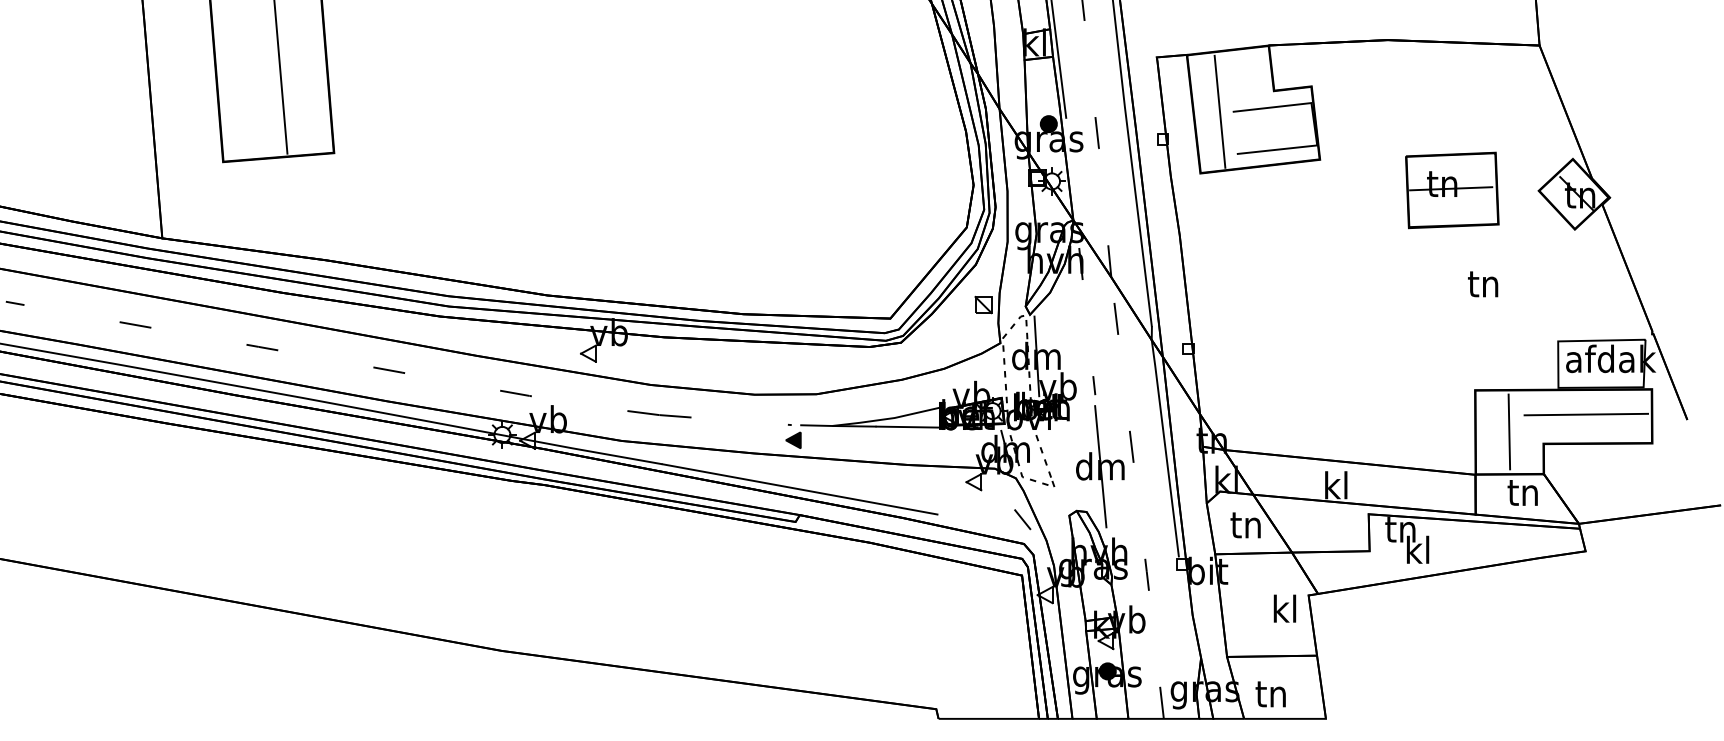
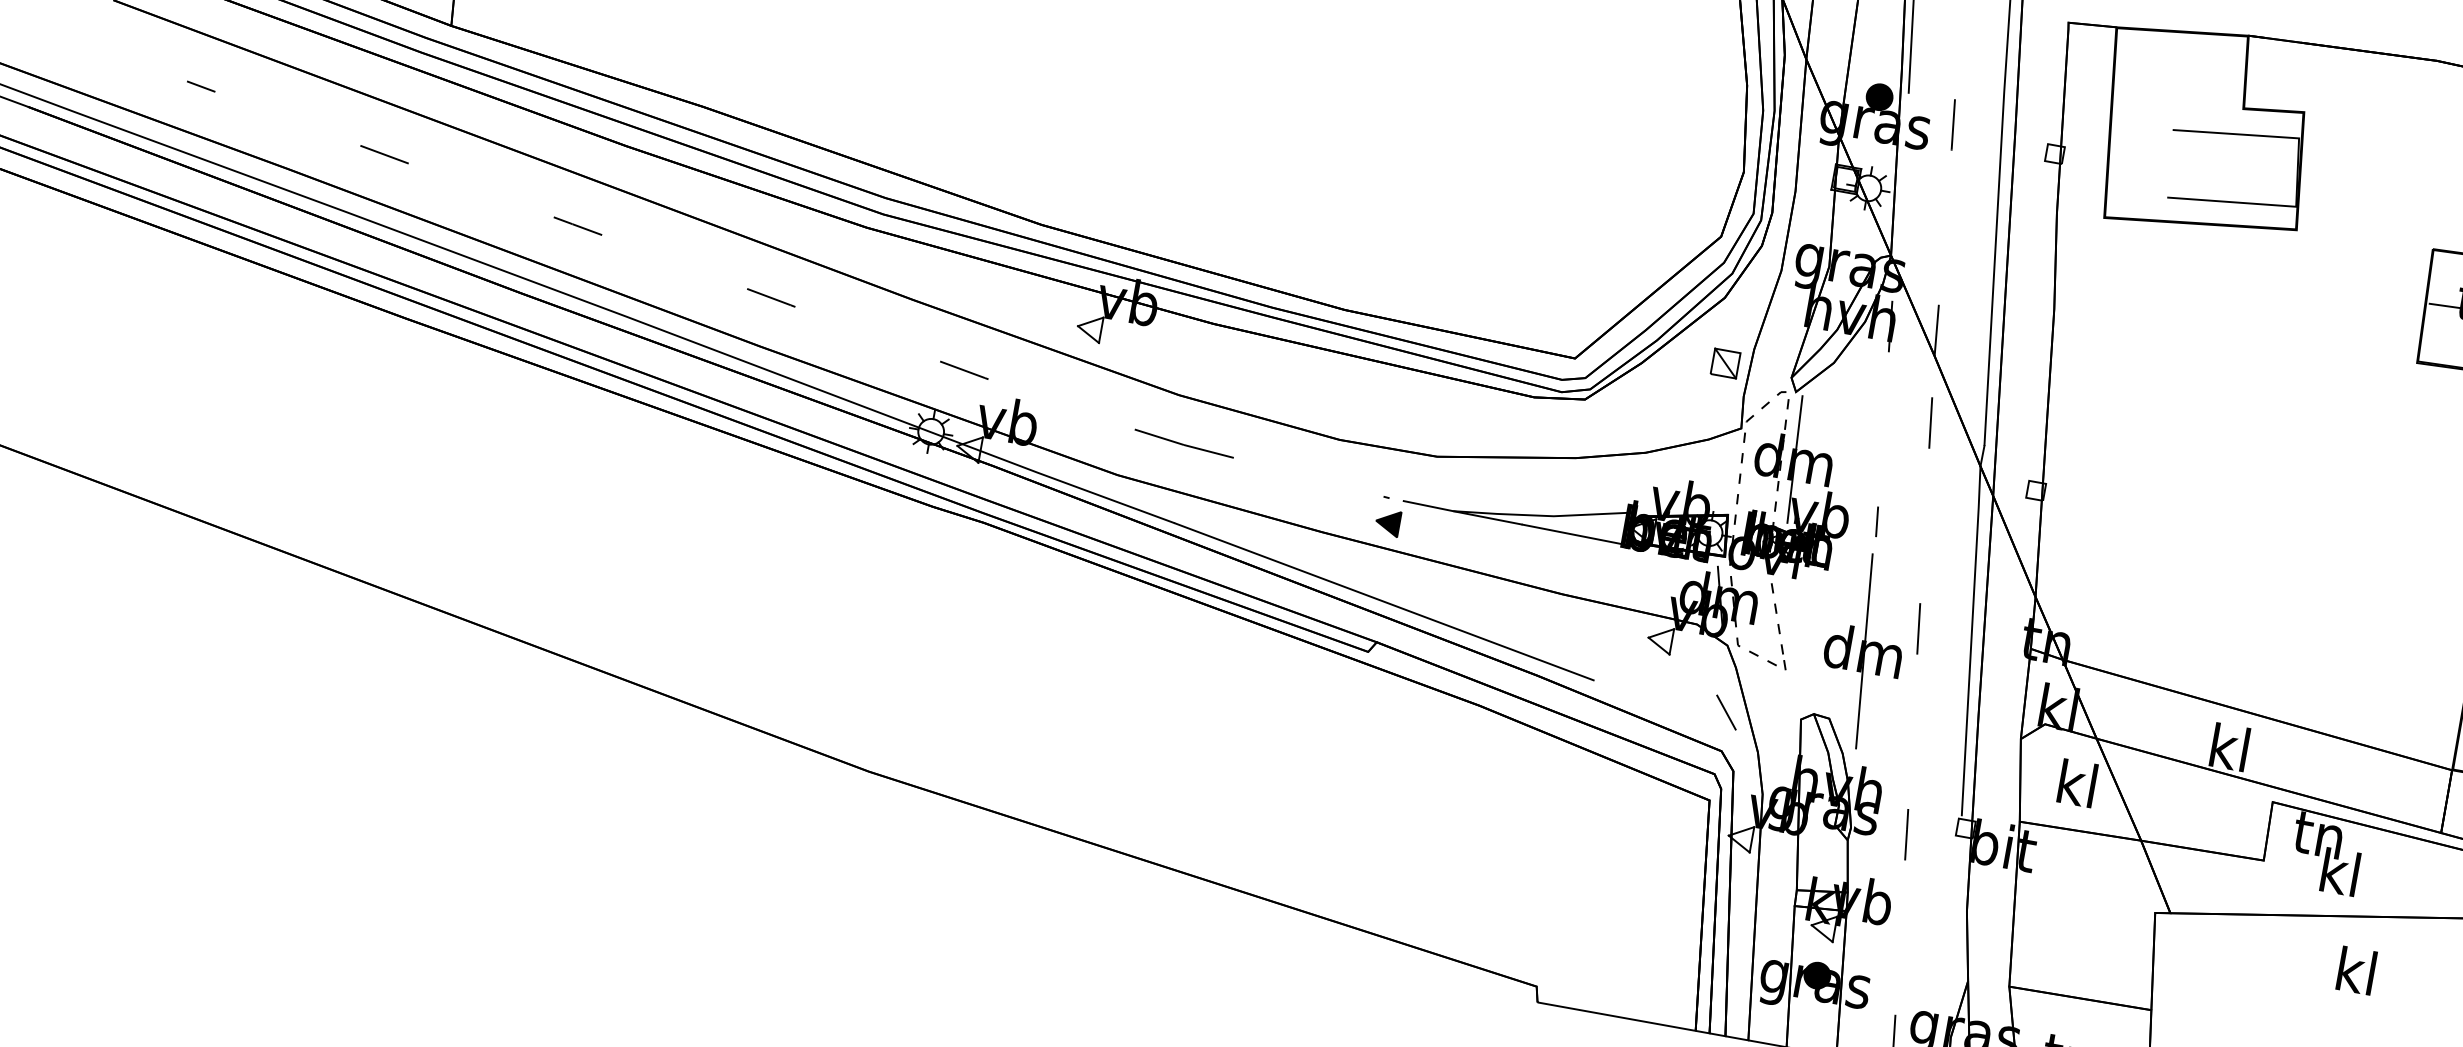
line: (1219, 111) -> (2151, 125), removed
text: (1245, 524) -> (2075, 783), tn -> kl
text: (1284, 608) -> (2355, 970), moved

